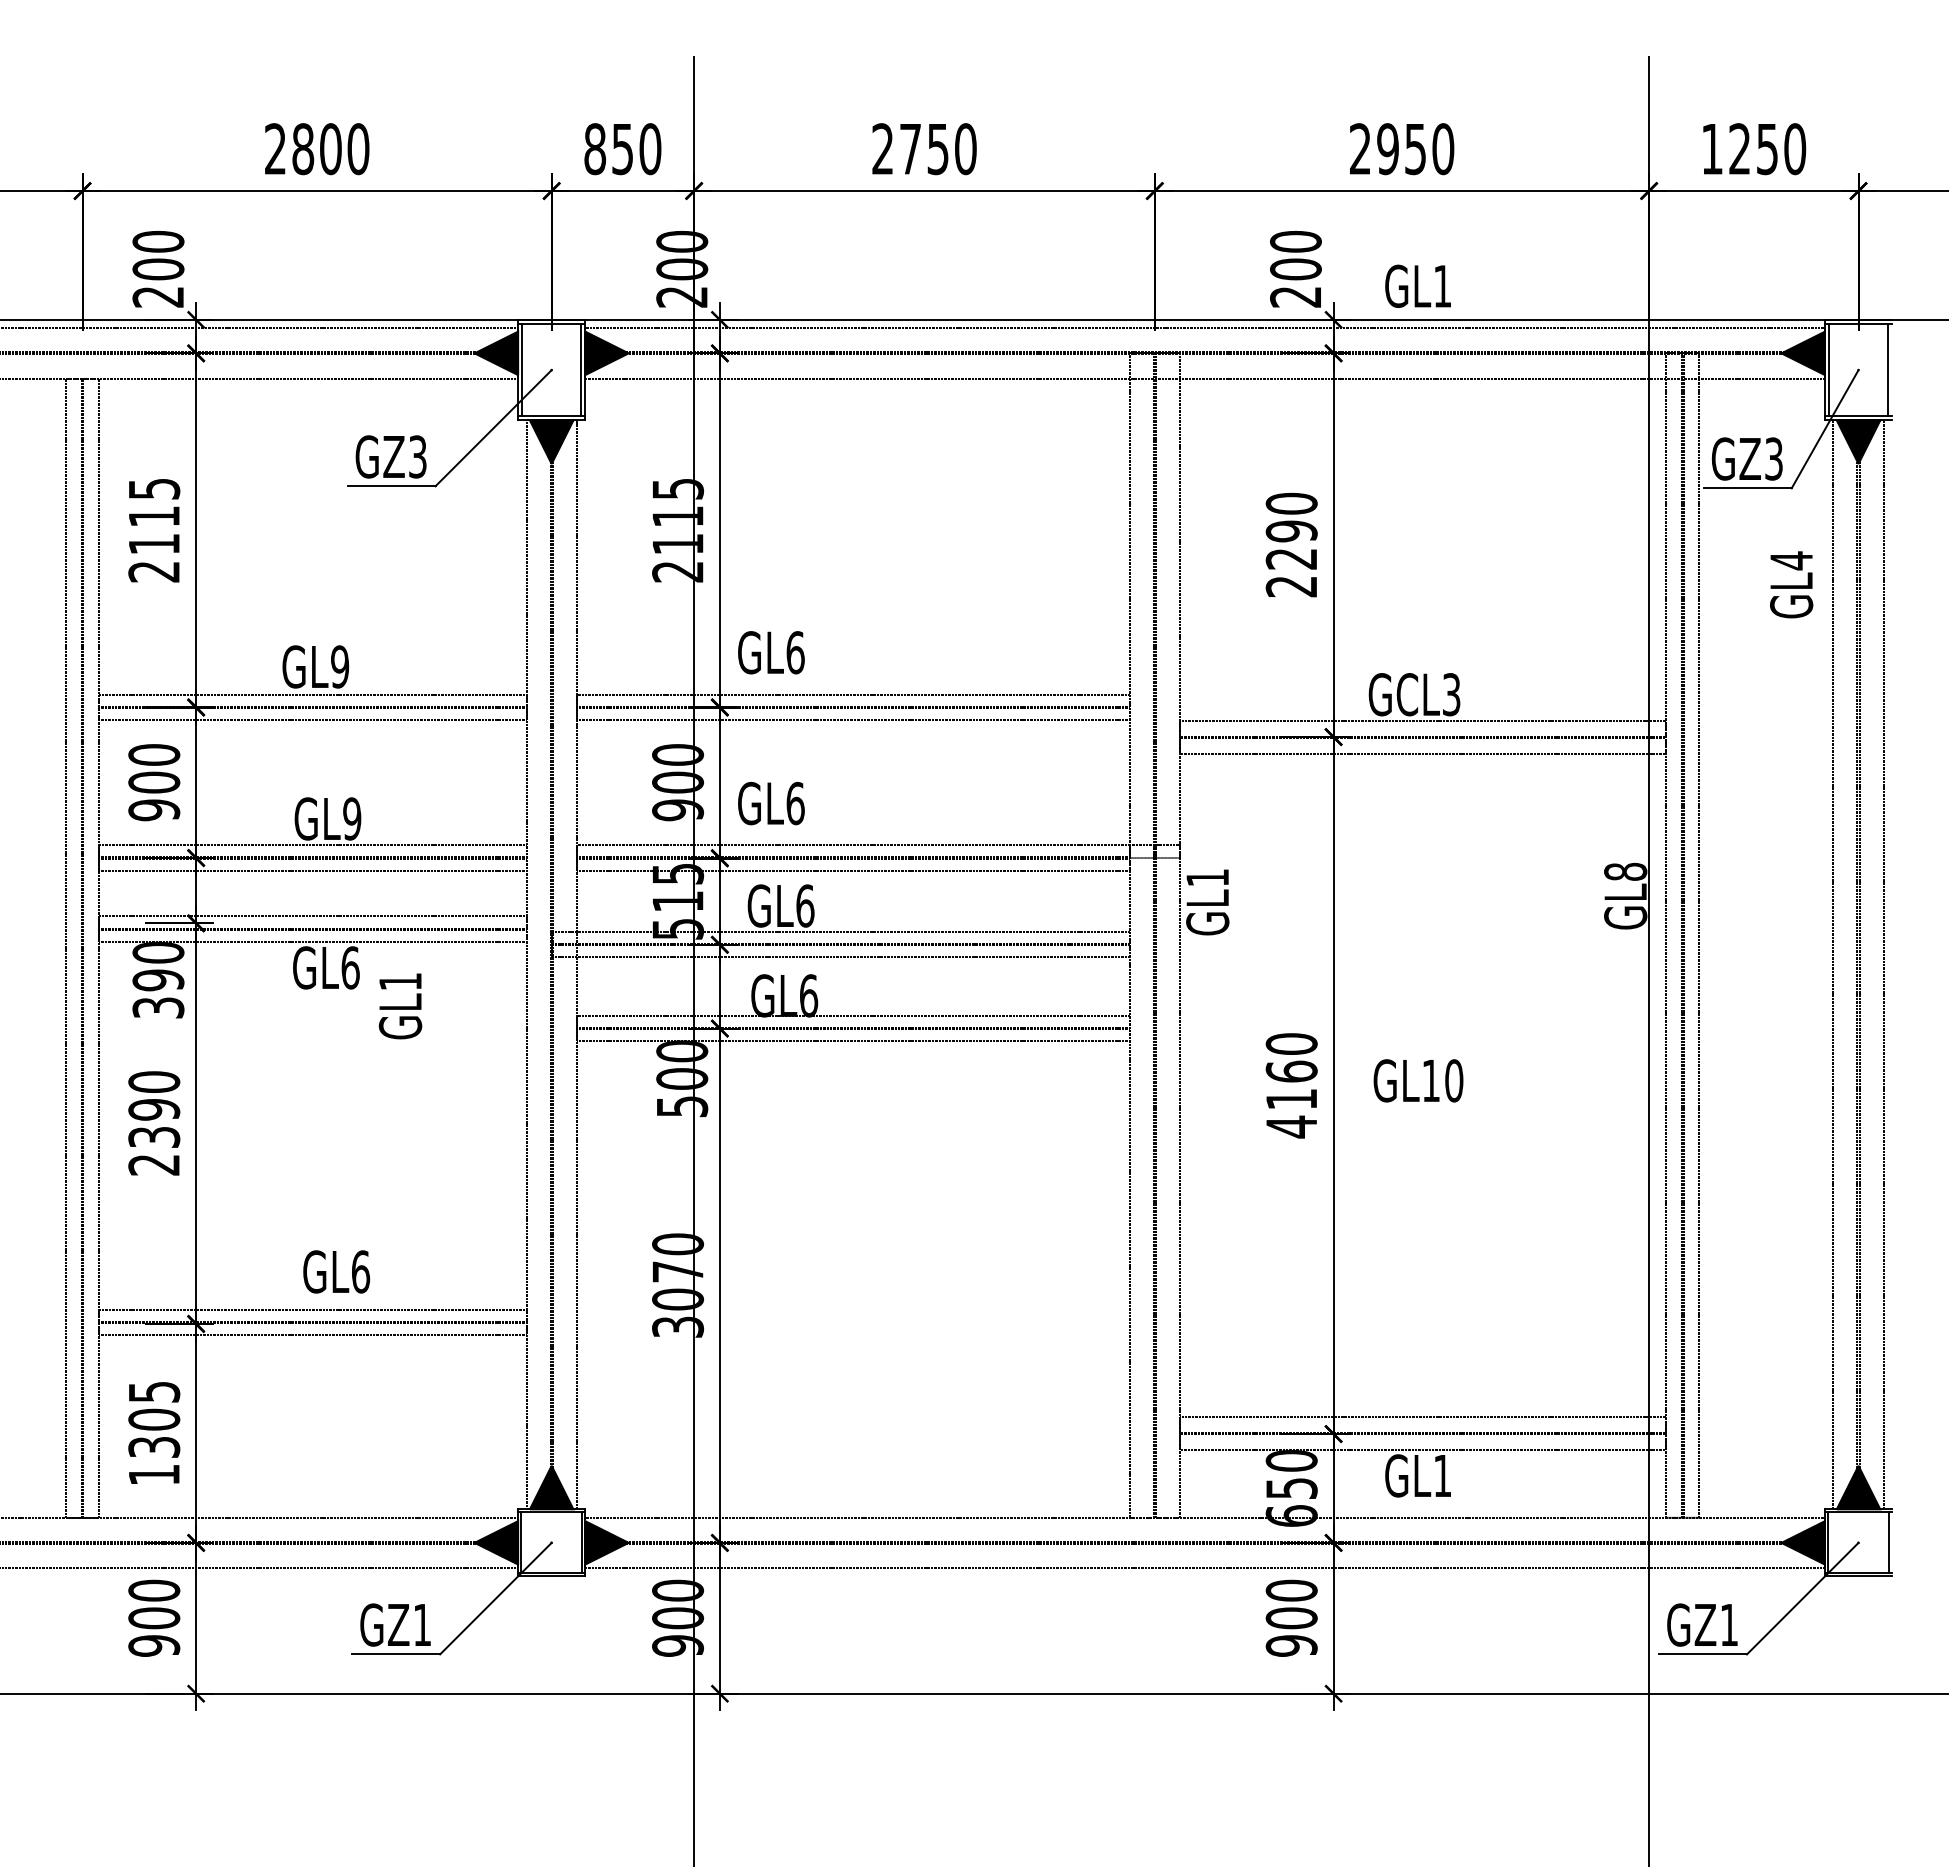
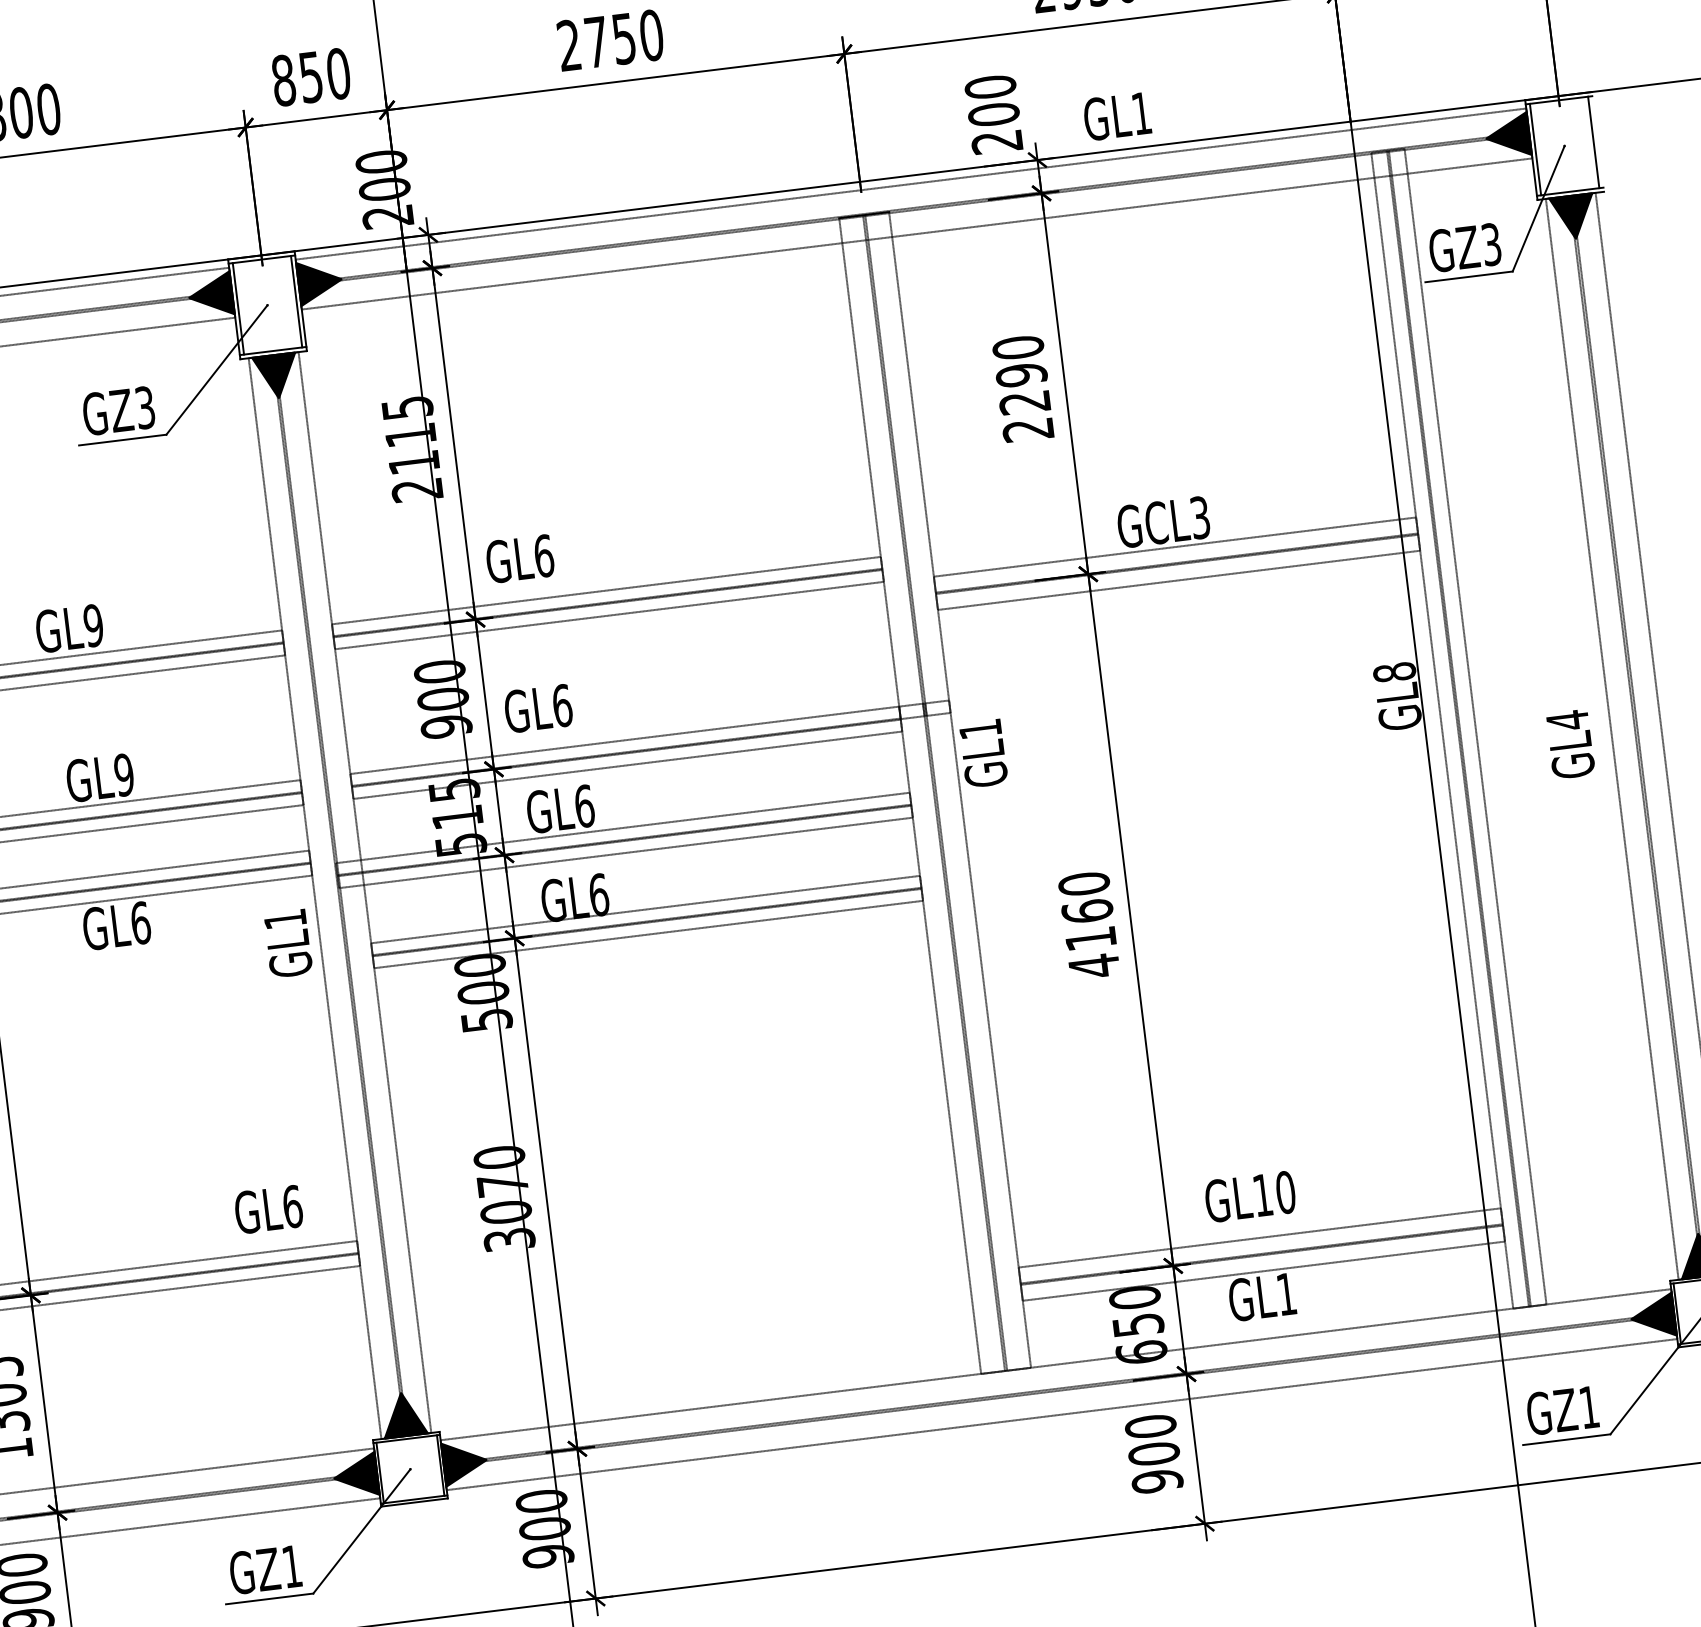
text: (1791, 584) -> (1570, 744), moved
text: (400, 1006) -> (288, 943), moved
text: (1418, 1080) -> (1250, 1196), moved
text: (336, 1271) -> (268, 1209), moved

